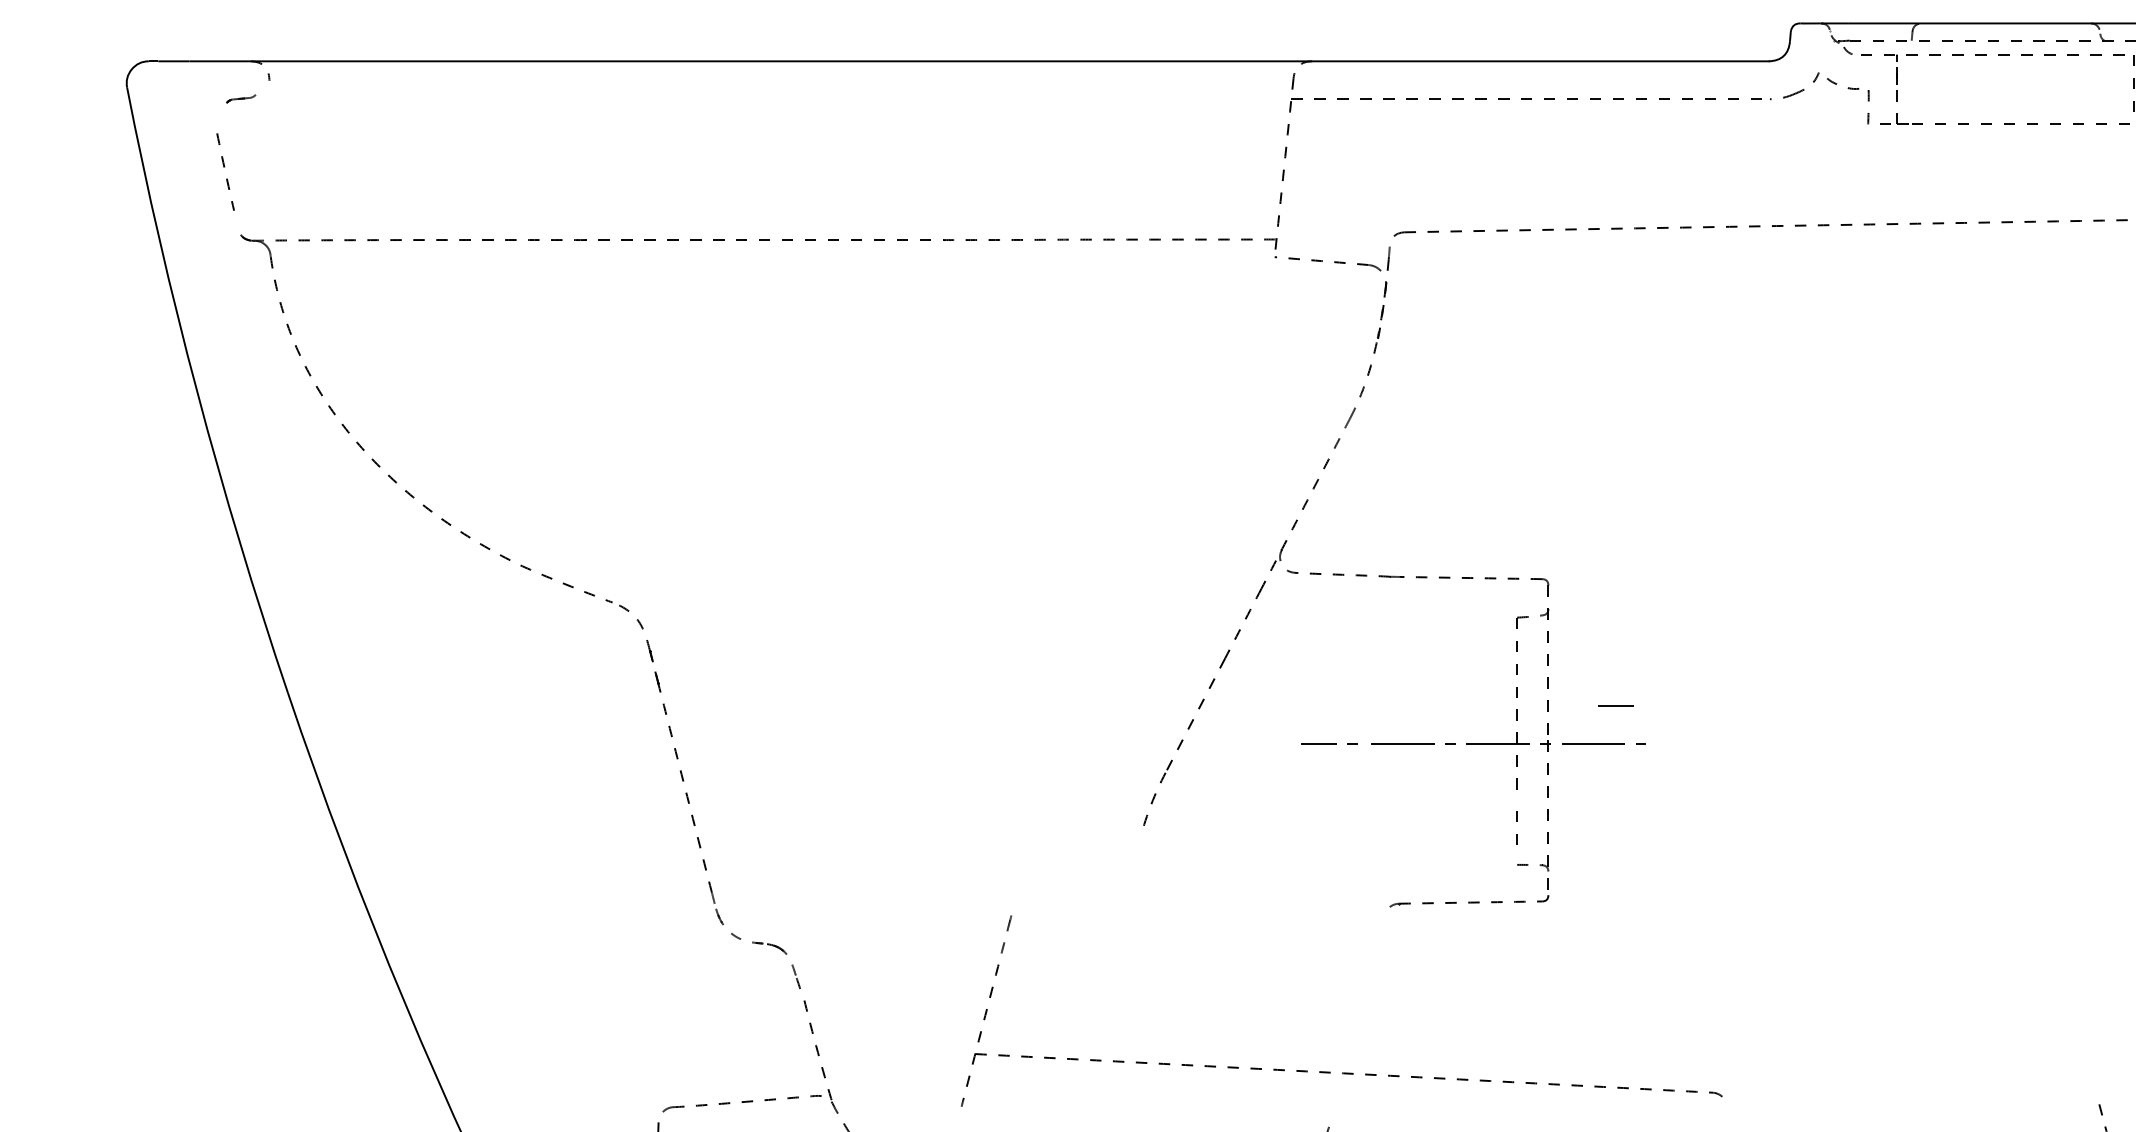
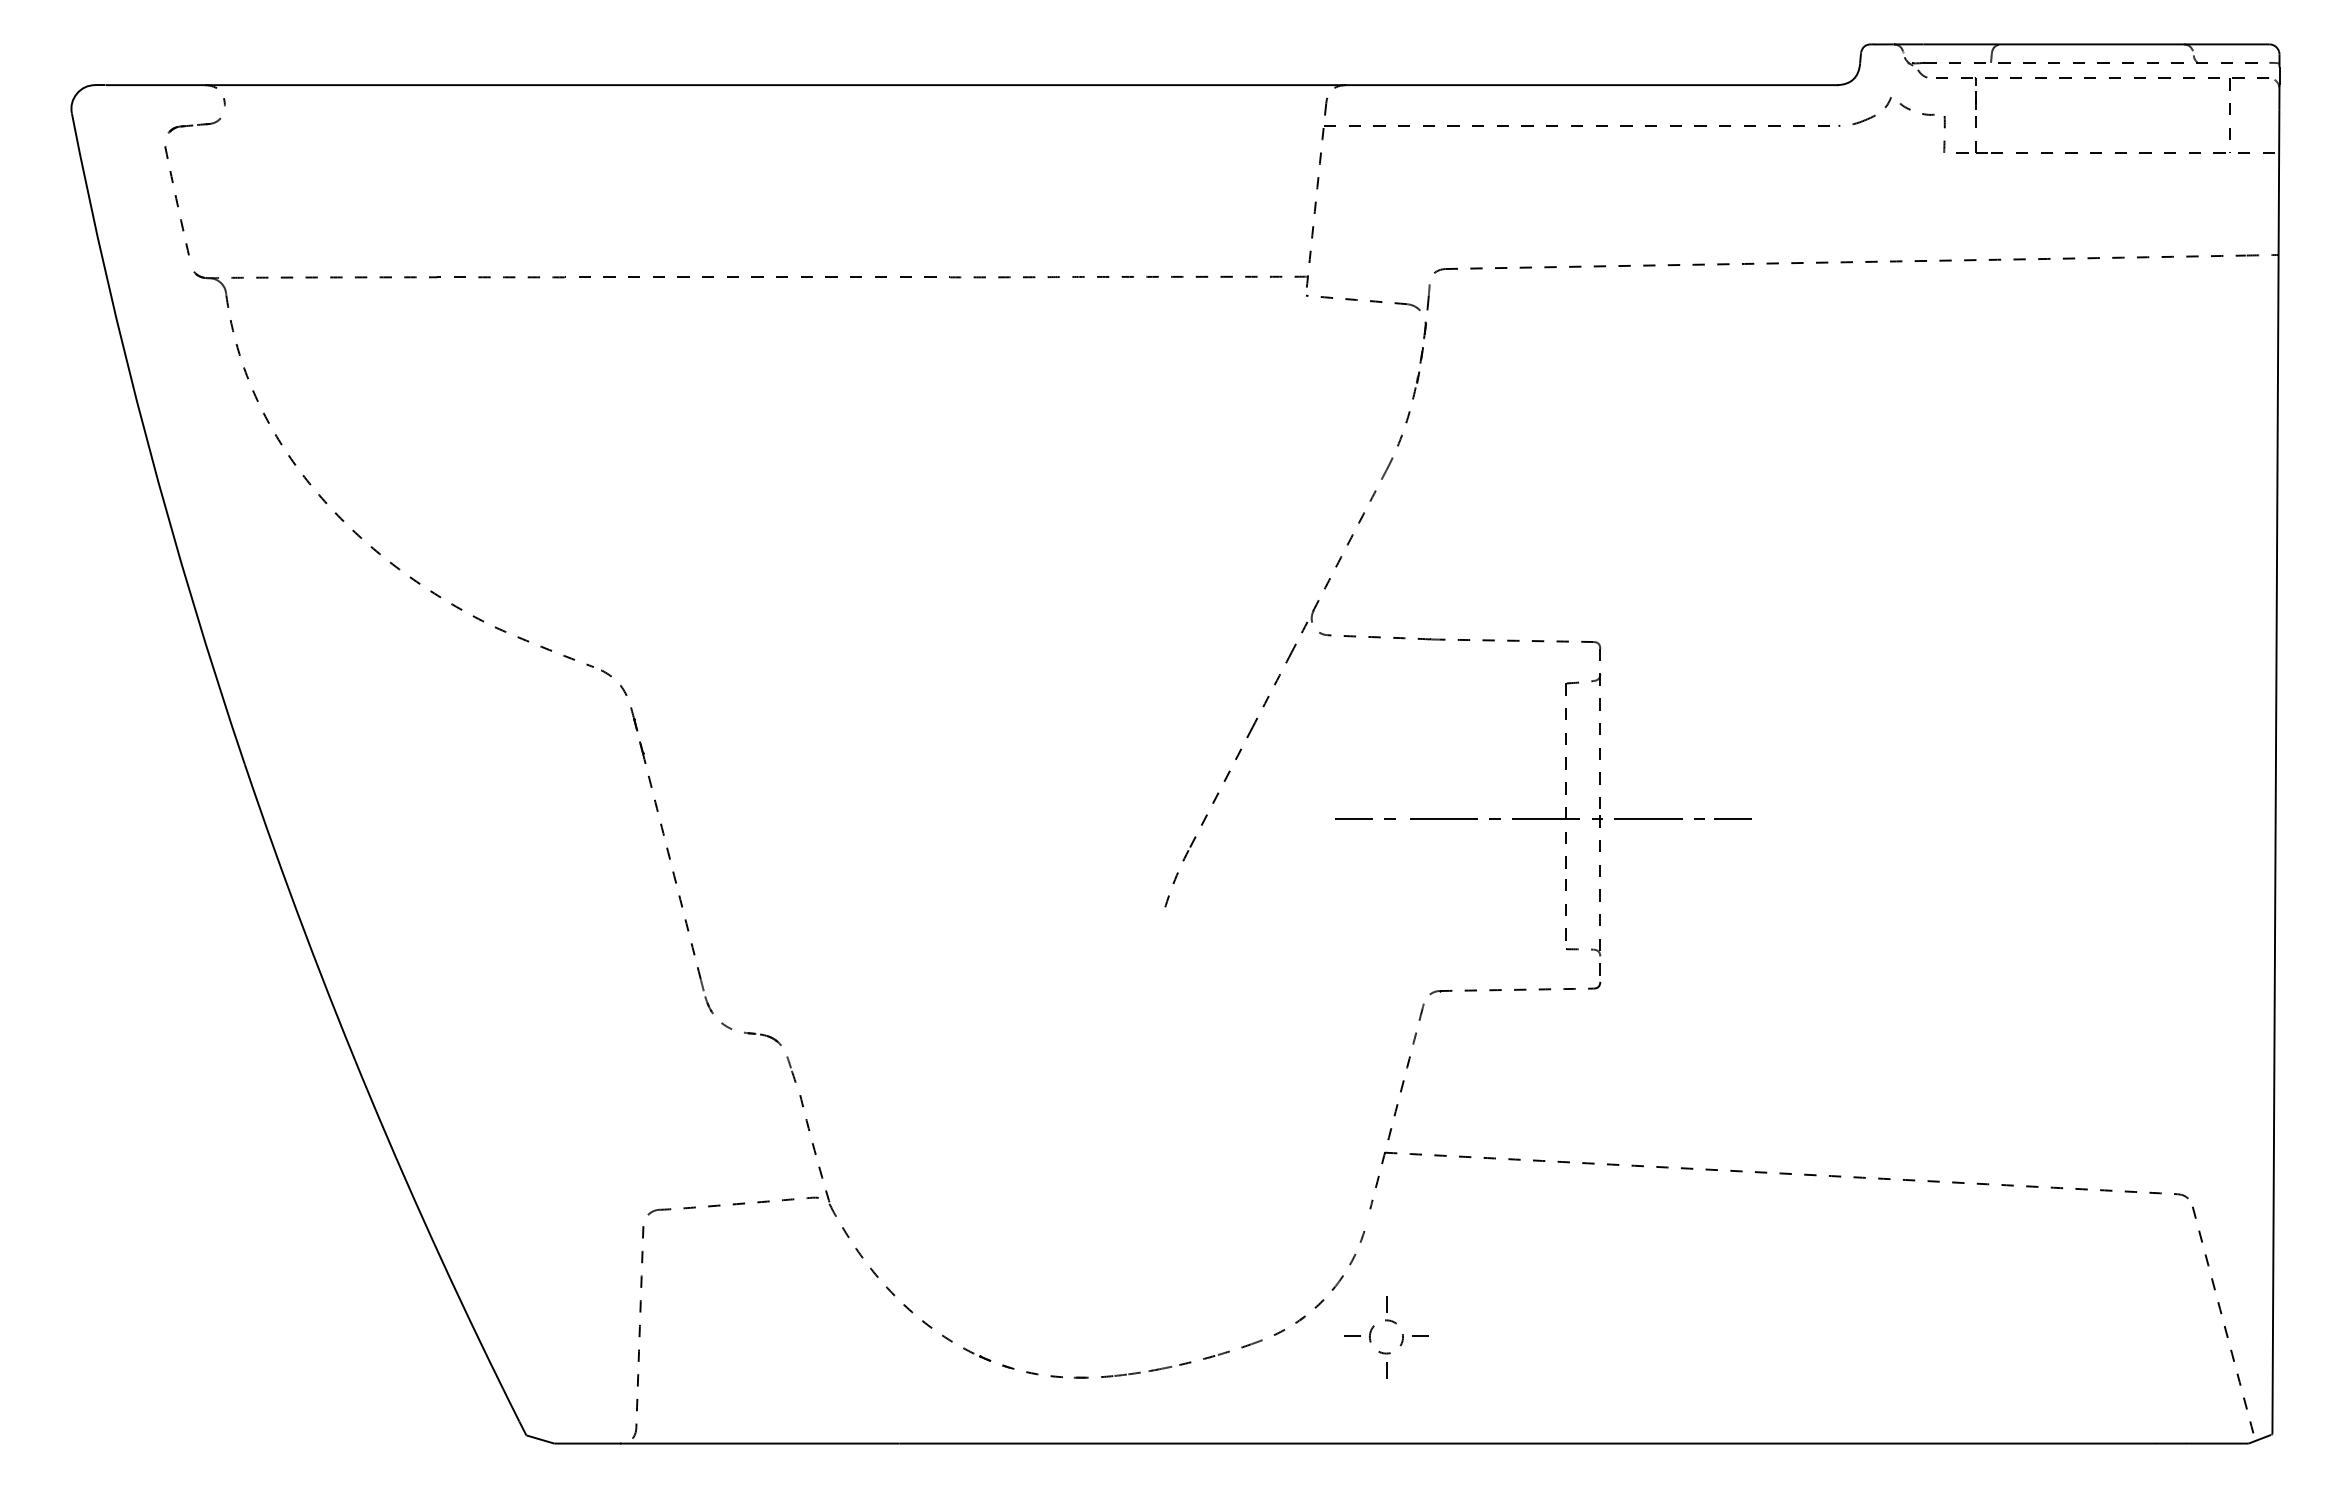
part: (241, 98) -> (194, 125), size x1.67
part: (224, 168) -> (176, 200), size x1.43
line: (1615, 706) -> (1732, 818), moved
part: (1516, 827) -> (1565, 909), size x1.67
part: (1342, 1072) -> (1779, 1172), moved

